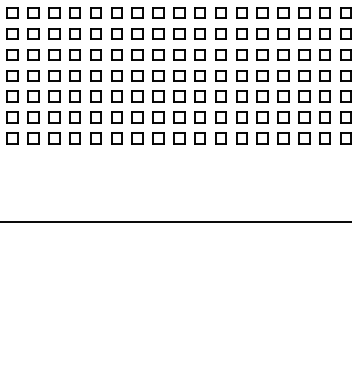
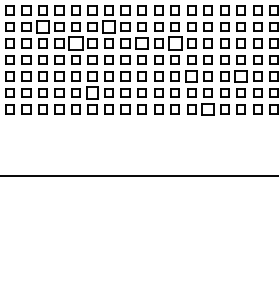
part: (54, 33) -> (43, 26), size x1.4
part: (137, 33) -> (108, 26), size x1.4
part: (95, 54) -> (75, 43), size x1.6
part: (179, 54) -> (142, 43), size x1.4
part: (220, 54) -> (174, 43), size x1.6
part: (241, 96) -> (191, 76), size x1.4
part: (304, 96) -> (241, 76), size x1.4
part: (116, 117) -> (92, 93), size x1.4
part: (262, 138) -> (208, 109), size x1.4

